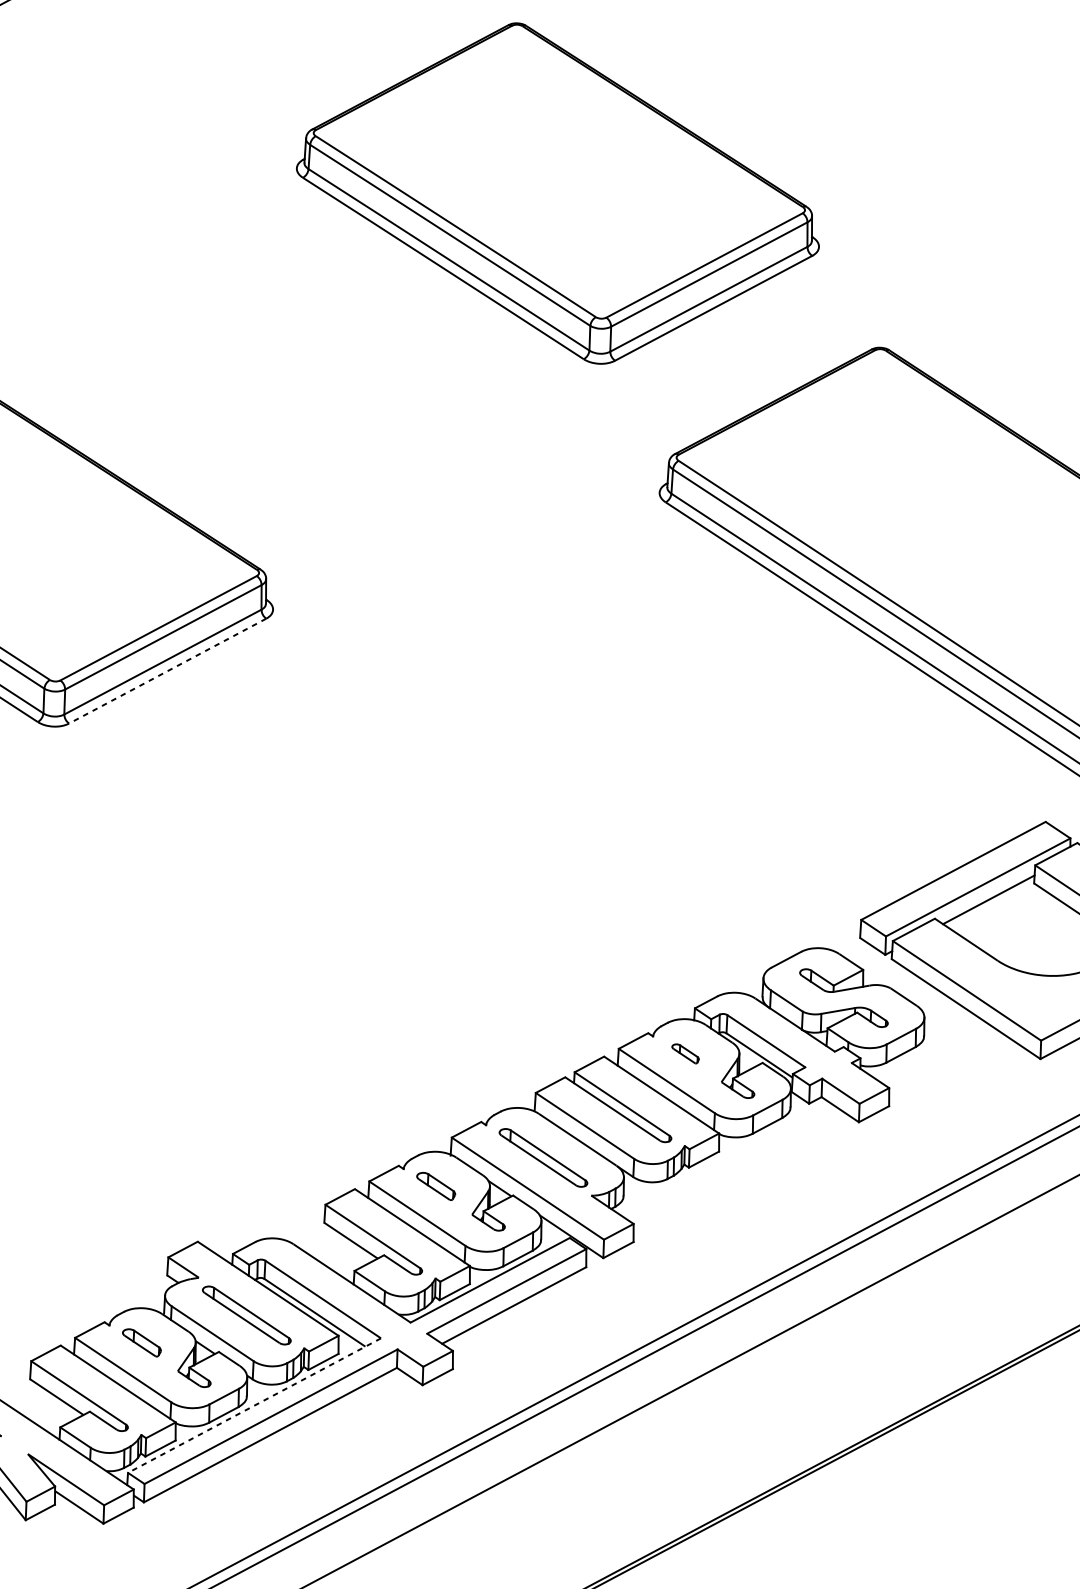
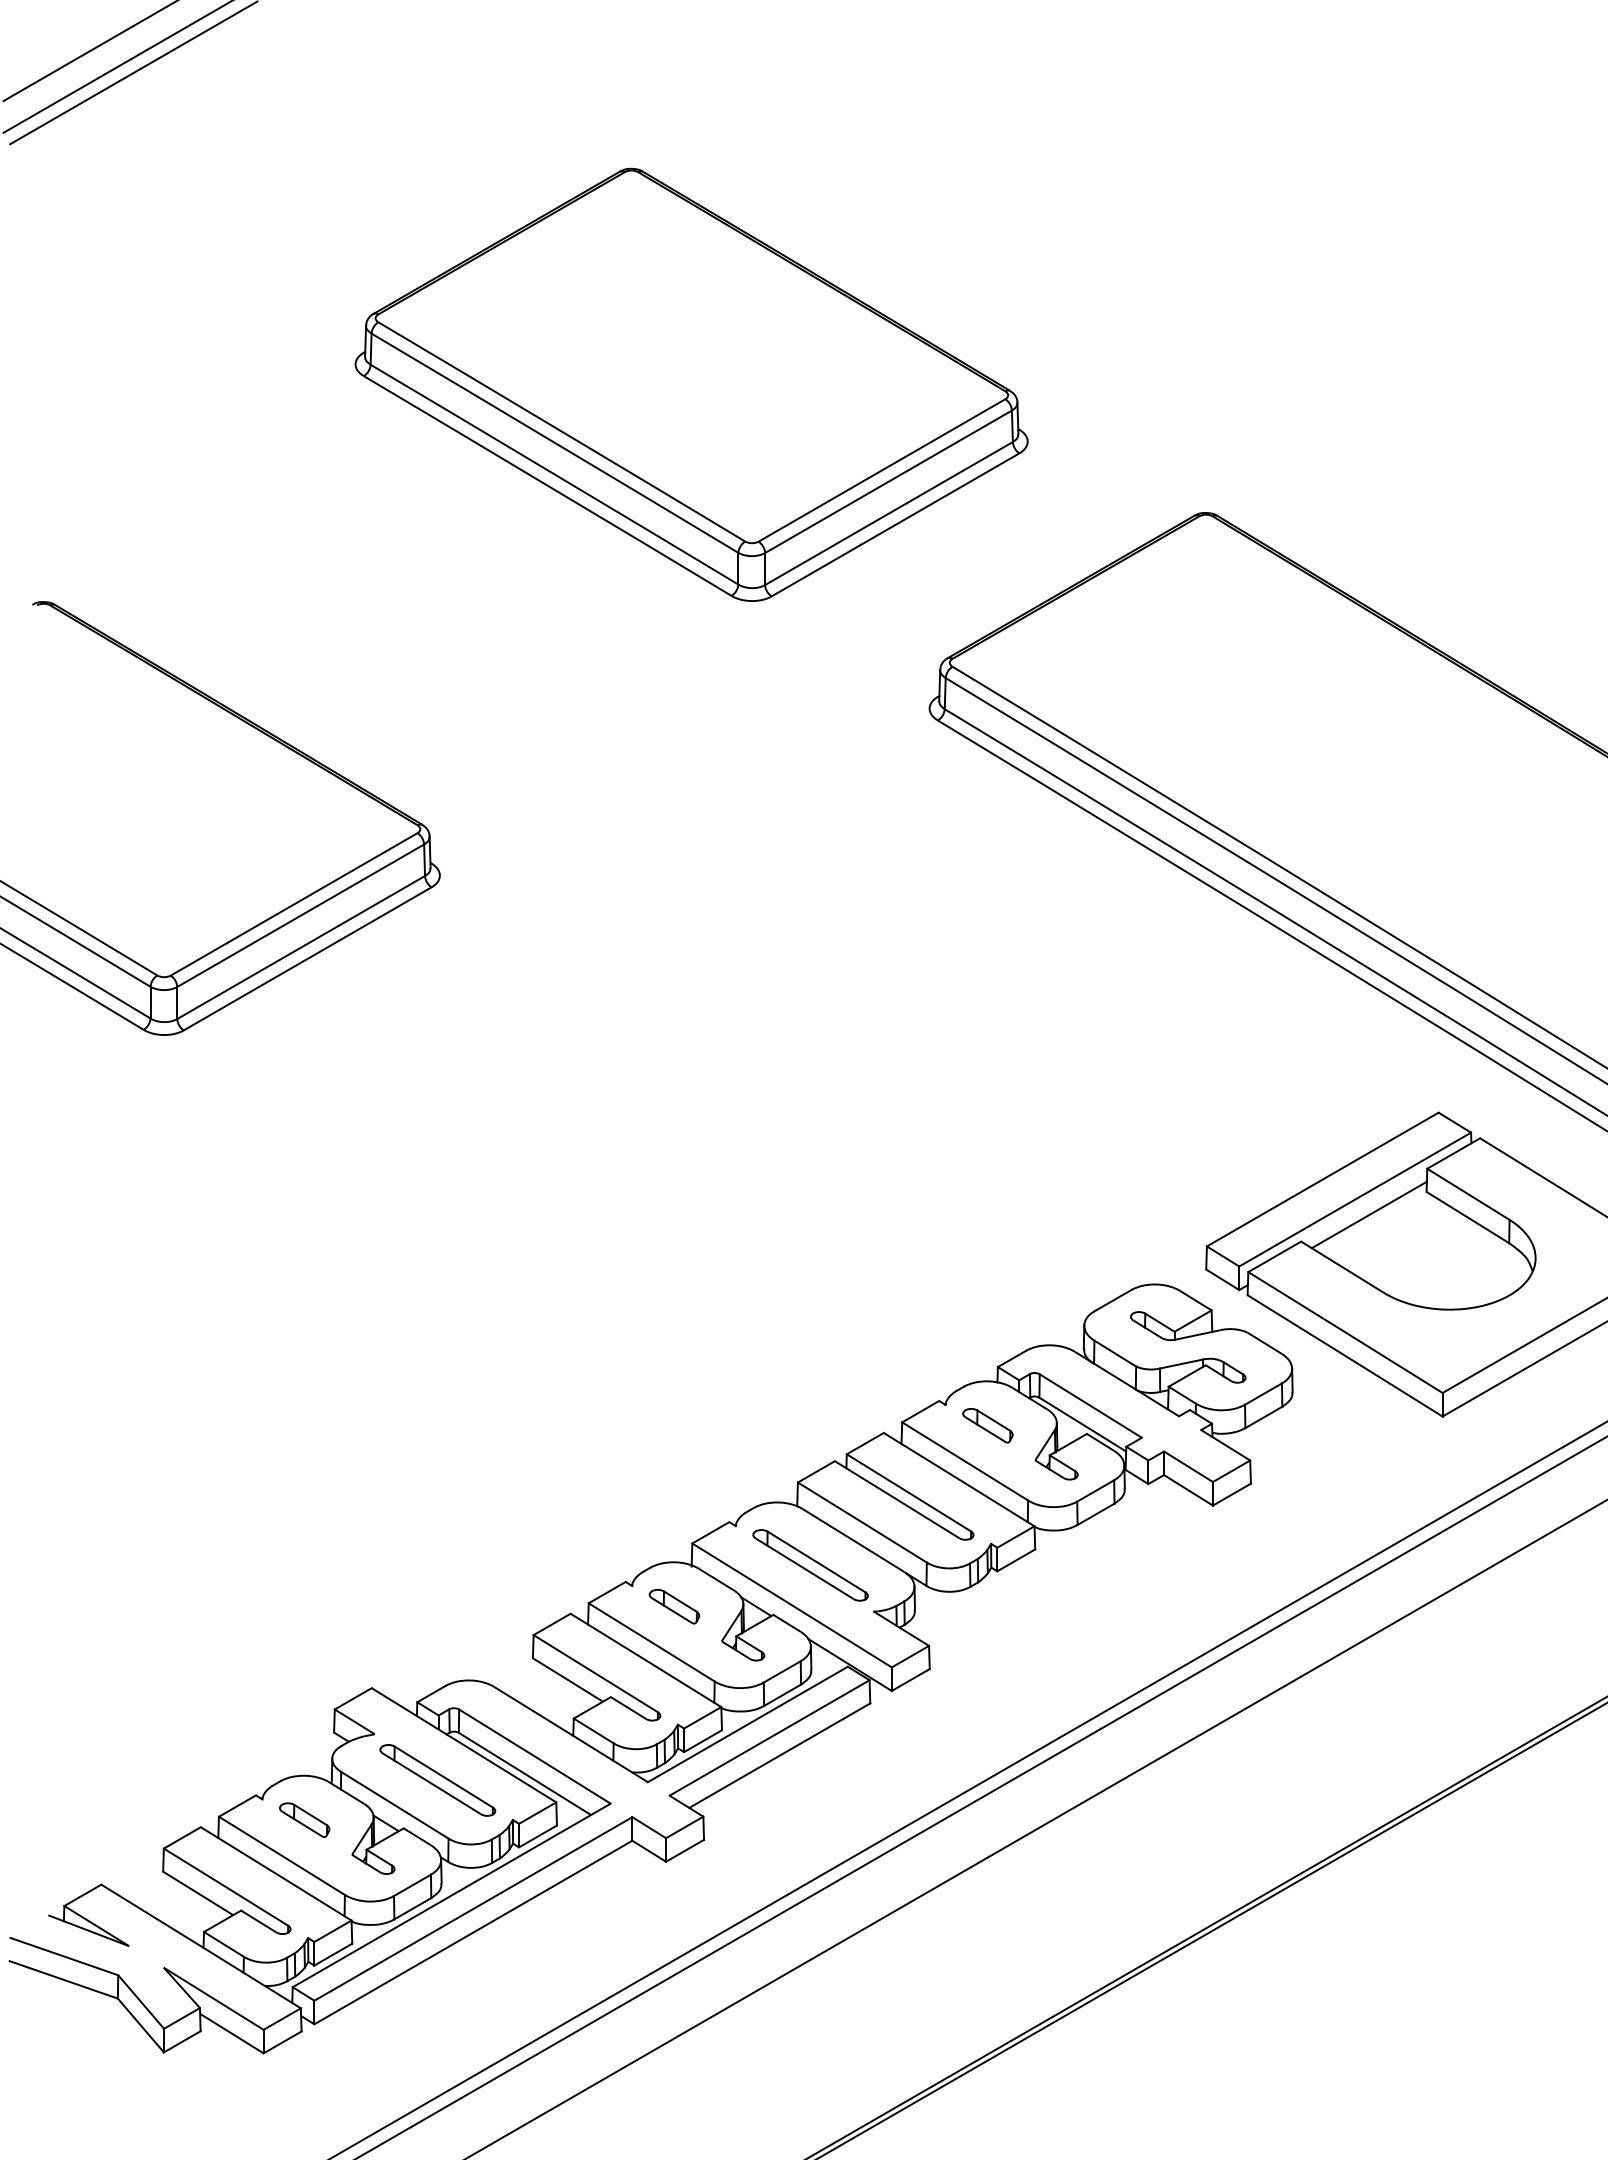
part: (558, 193) -> (691, 384), moved
line: (167, 671) -> (307, 959), dashed -> solid
part: (685, 1053) -> (987, 1425), size x1.43
line: (254, 1405) -> (451, 1895), dashed -> solid

